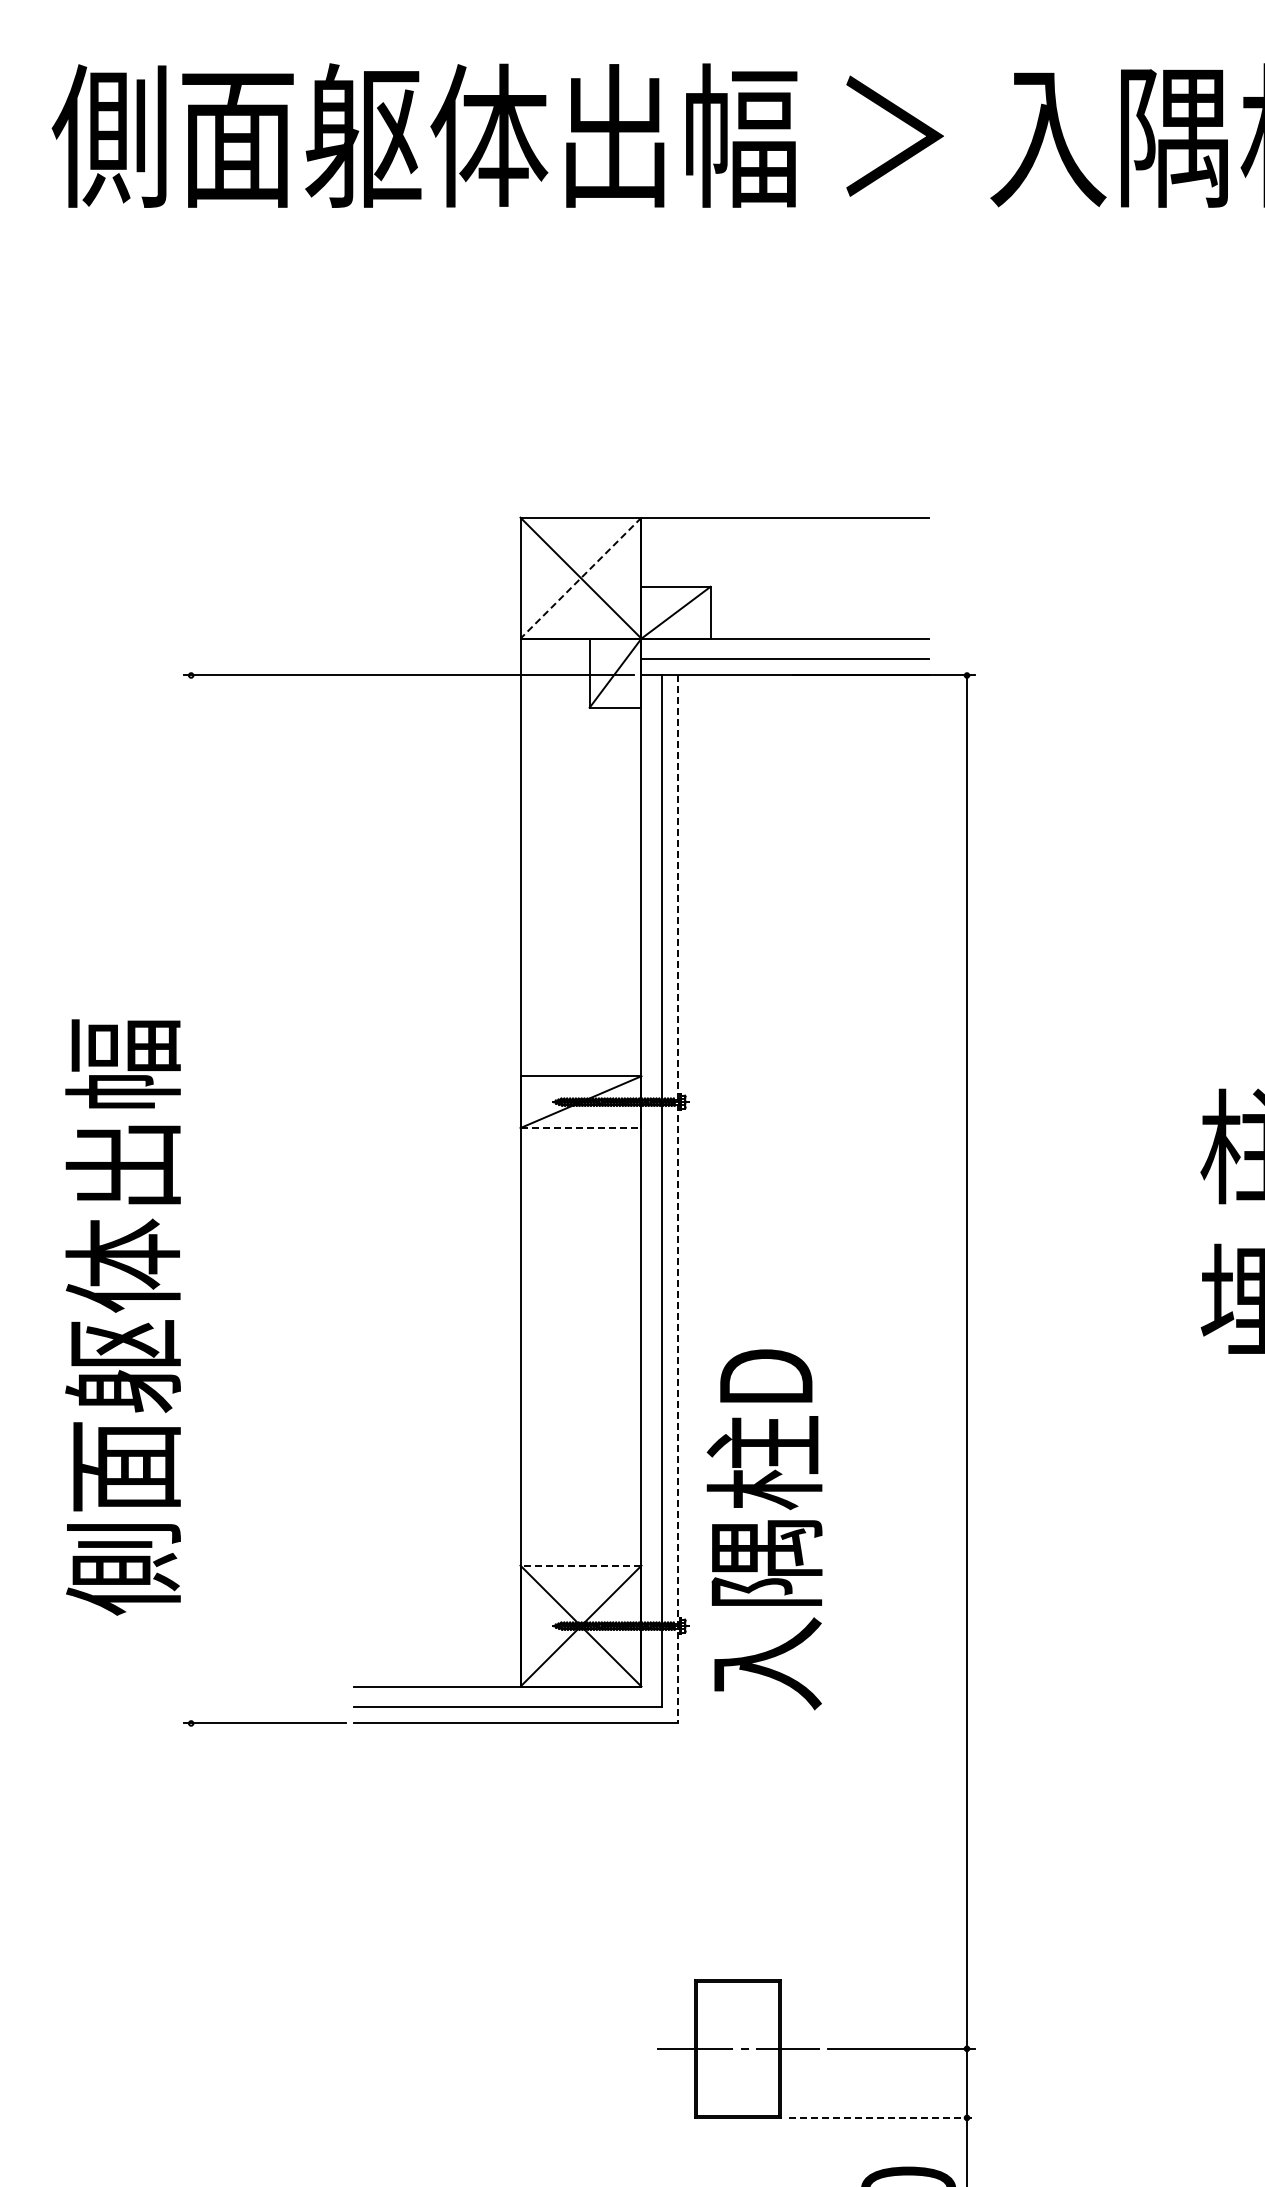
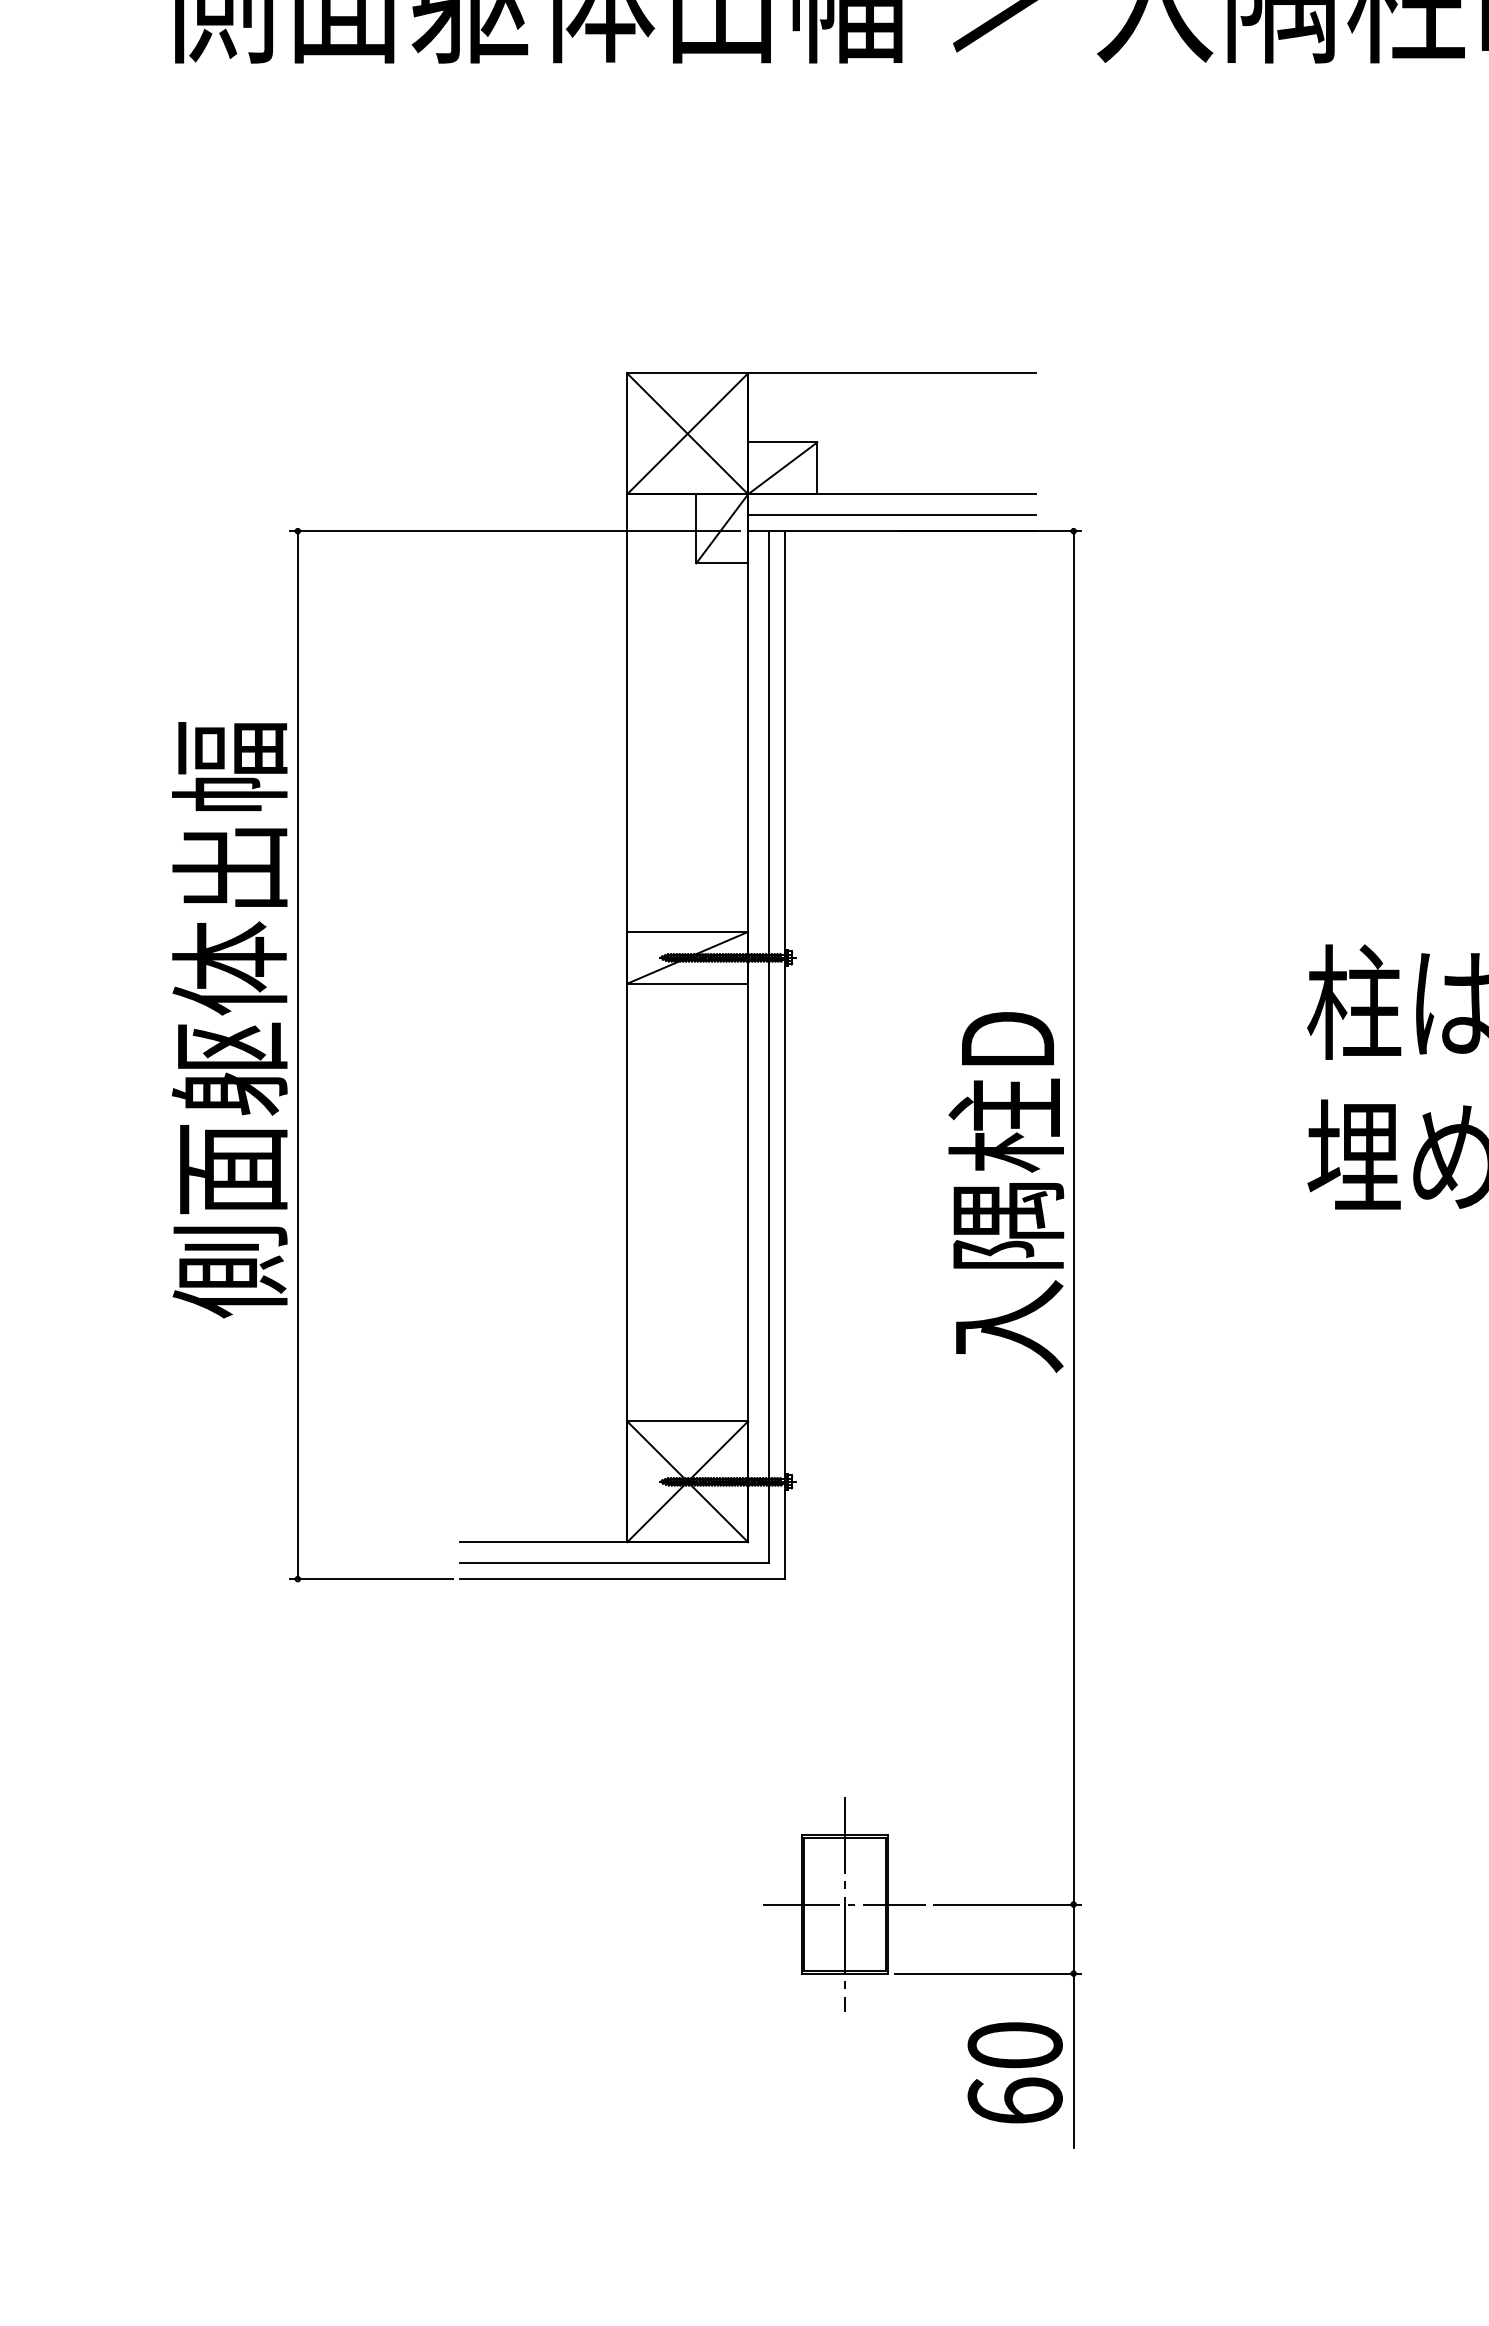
line: (580, 577) -> (687, 433), dashed -> solid
line: (581, 1127) -> (688, 983), dashed -> solid
line: (190, 1199) -> (297, 1055), added
line: (677, 1199) -> (784, 1055), dashed -> solid
text: (122, 1317) -> (229, 1020), moved
text: (764, 1529) -> (1006, 1192), moved
line: (580, 1565) -> (687, 1421), dashed -> solid
line: (737, 2048) -> (844, 1904), added
line: (881, 2117) -> (988, 1973), dashed -> solid

